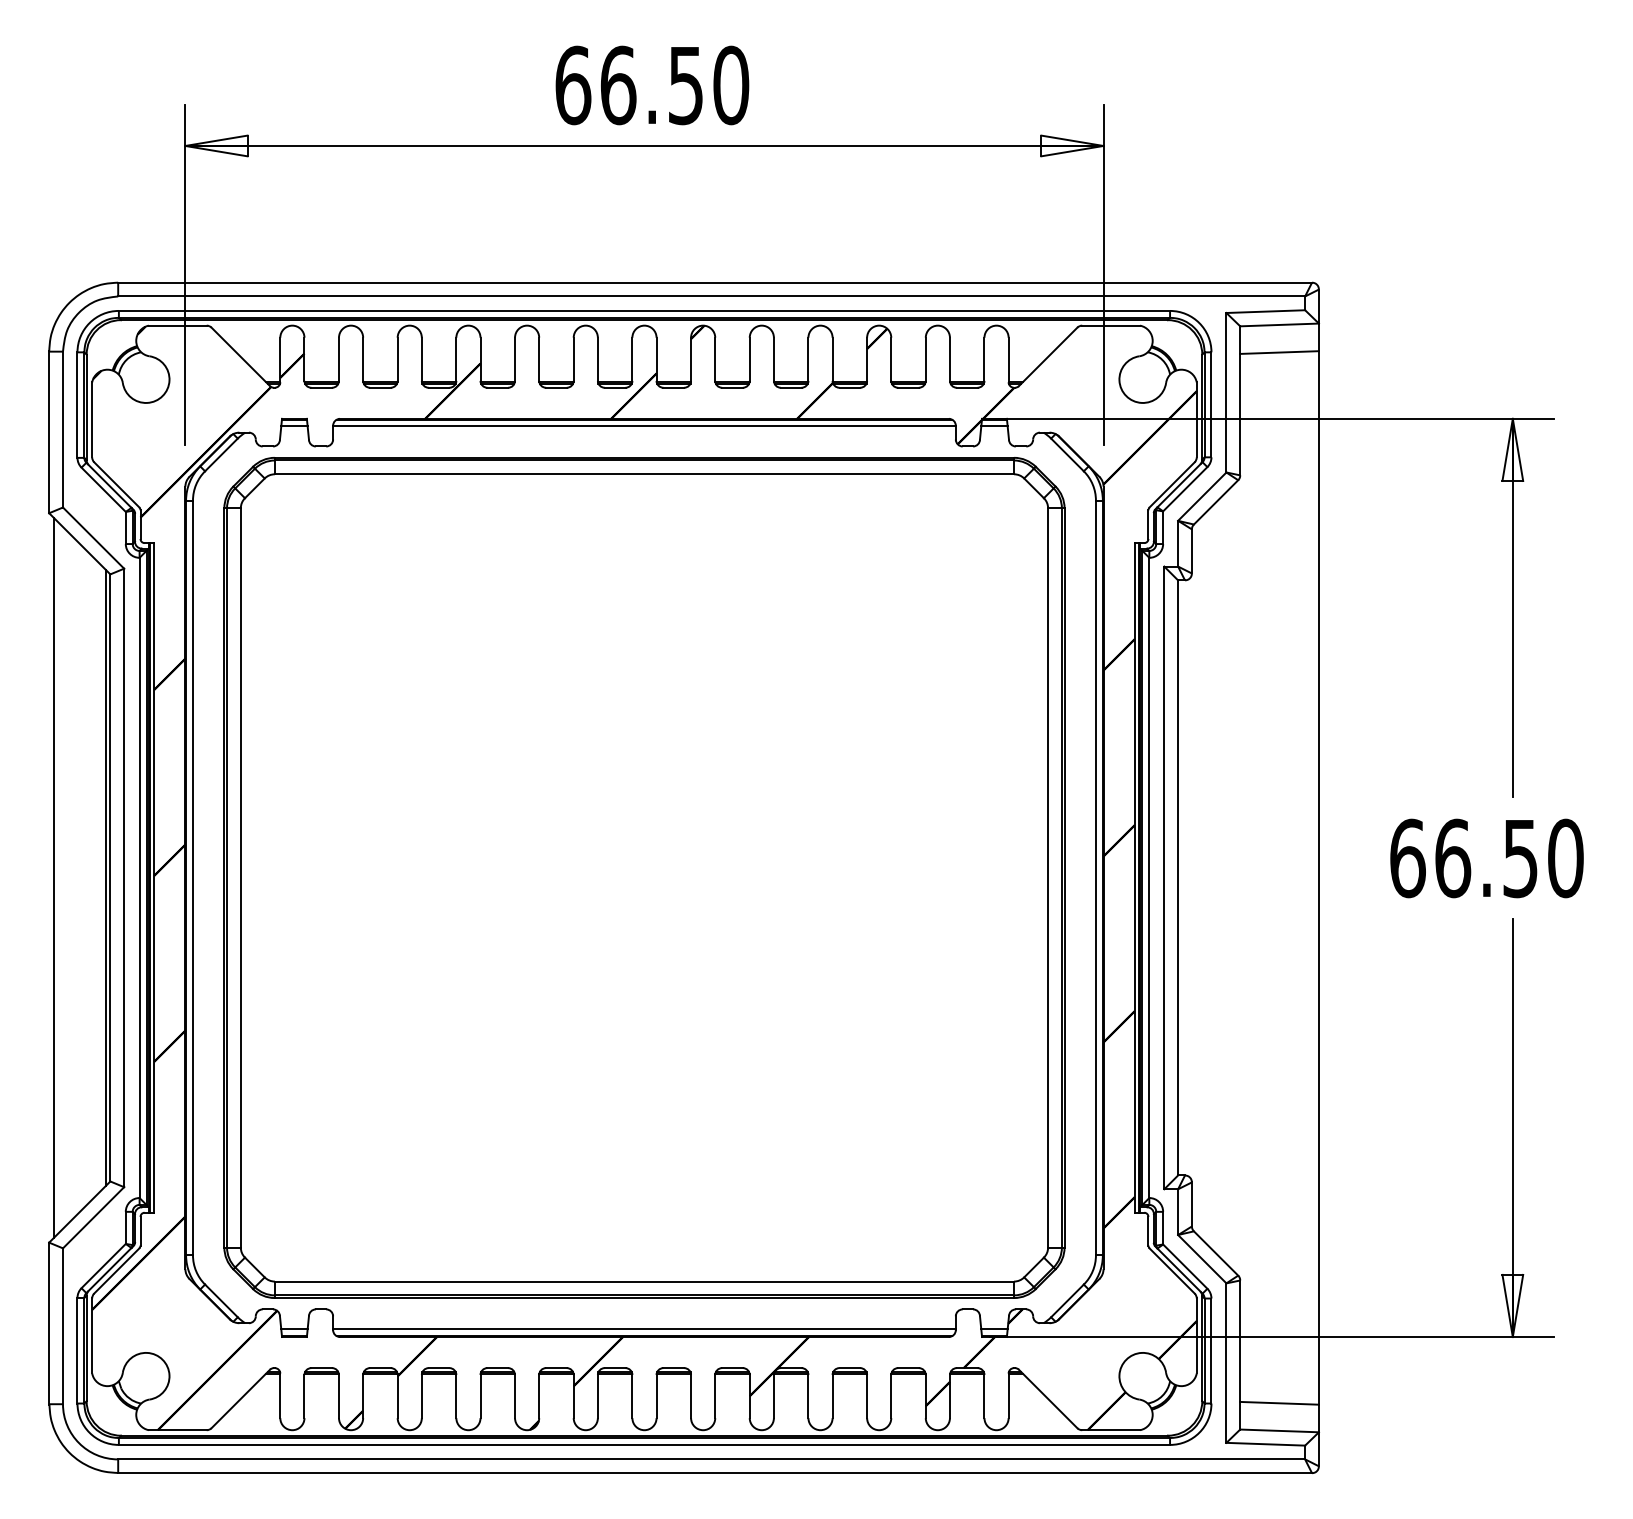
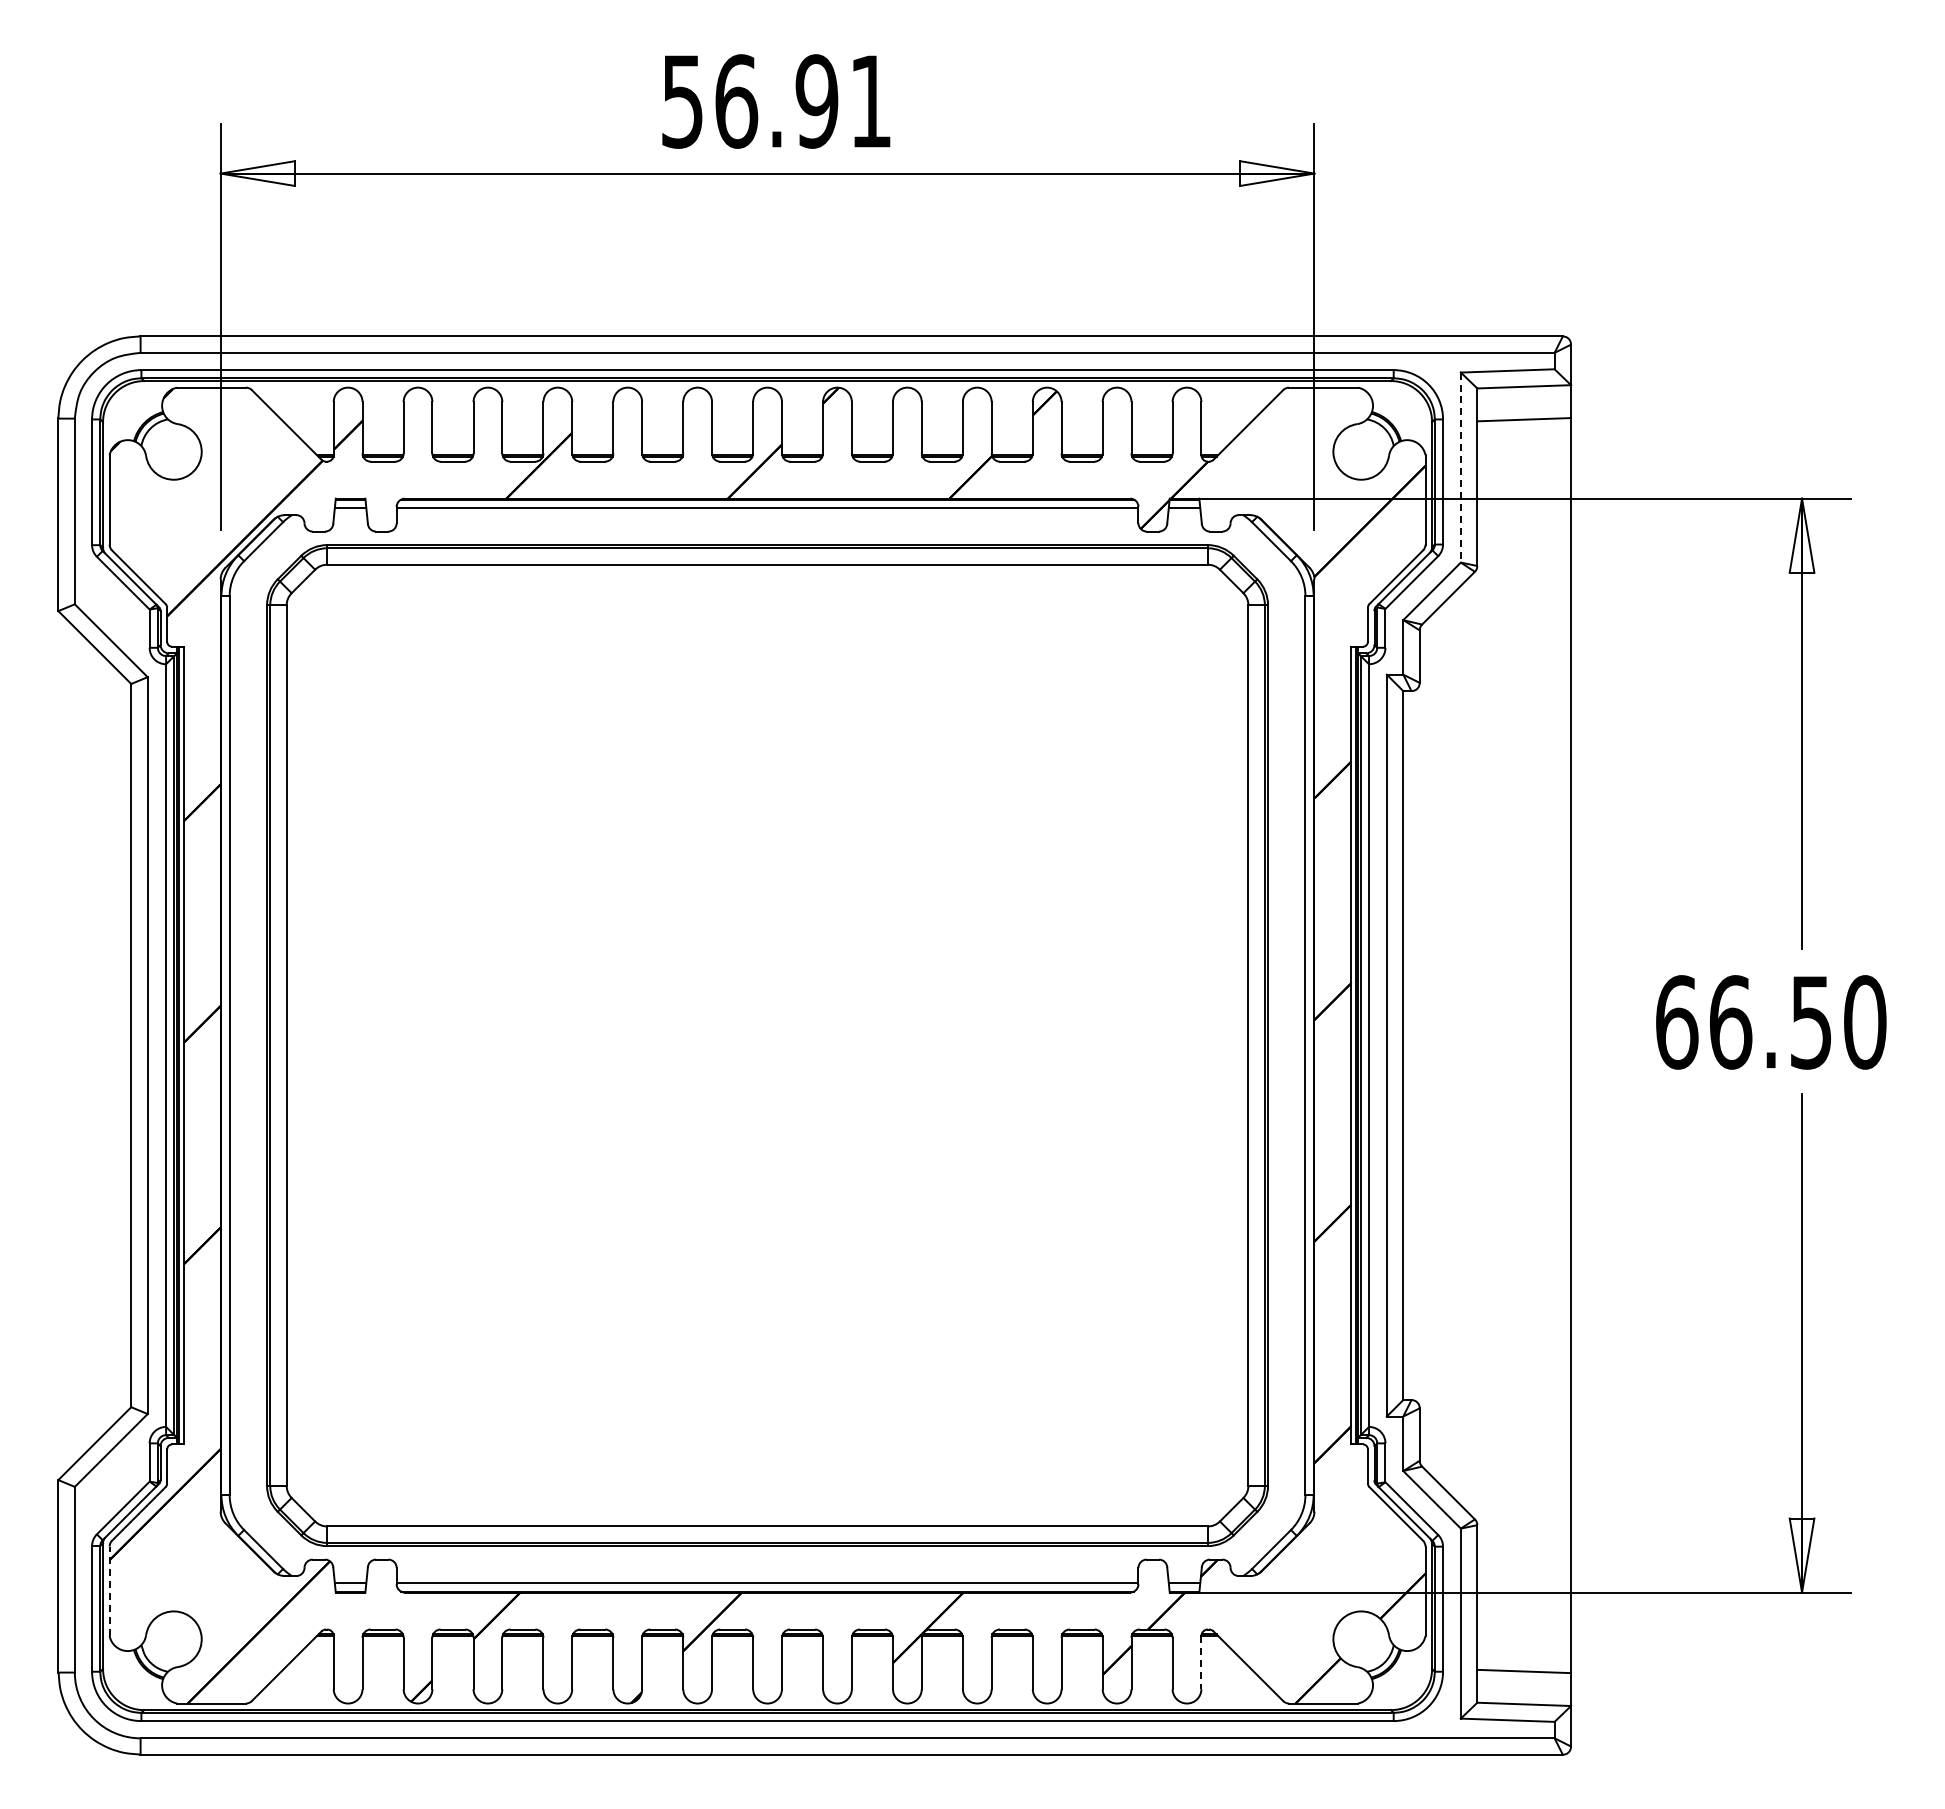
text: (651, 85) -> (776, 101), 66.50 -> 56.91
line: (1226, 393) -> (1460, 468), solid -> dashed
line: (53, 877) -> (63, 1045), removed
line: (106, 877) -> (126, 1045), removed
line: (92, 1336) -> (109, 1591), solid -> dashed
line: (1008, 1395) -> (1201, 1662), solid -> dashed

